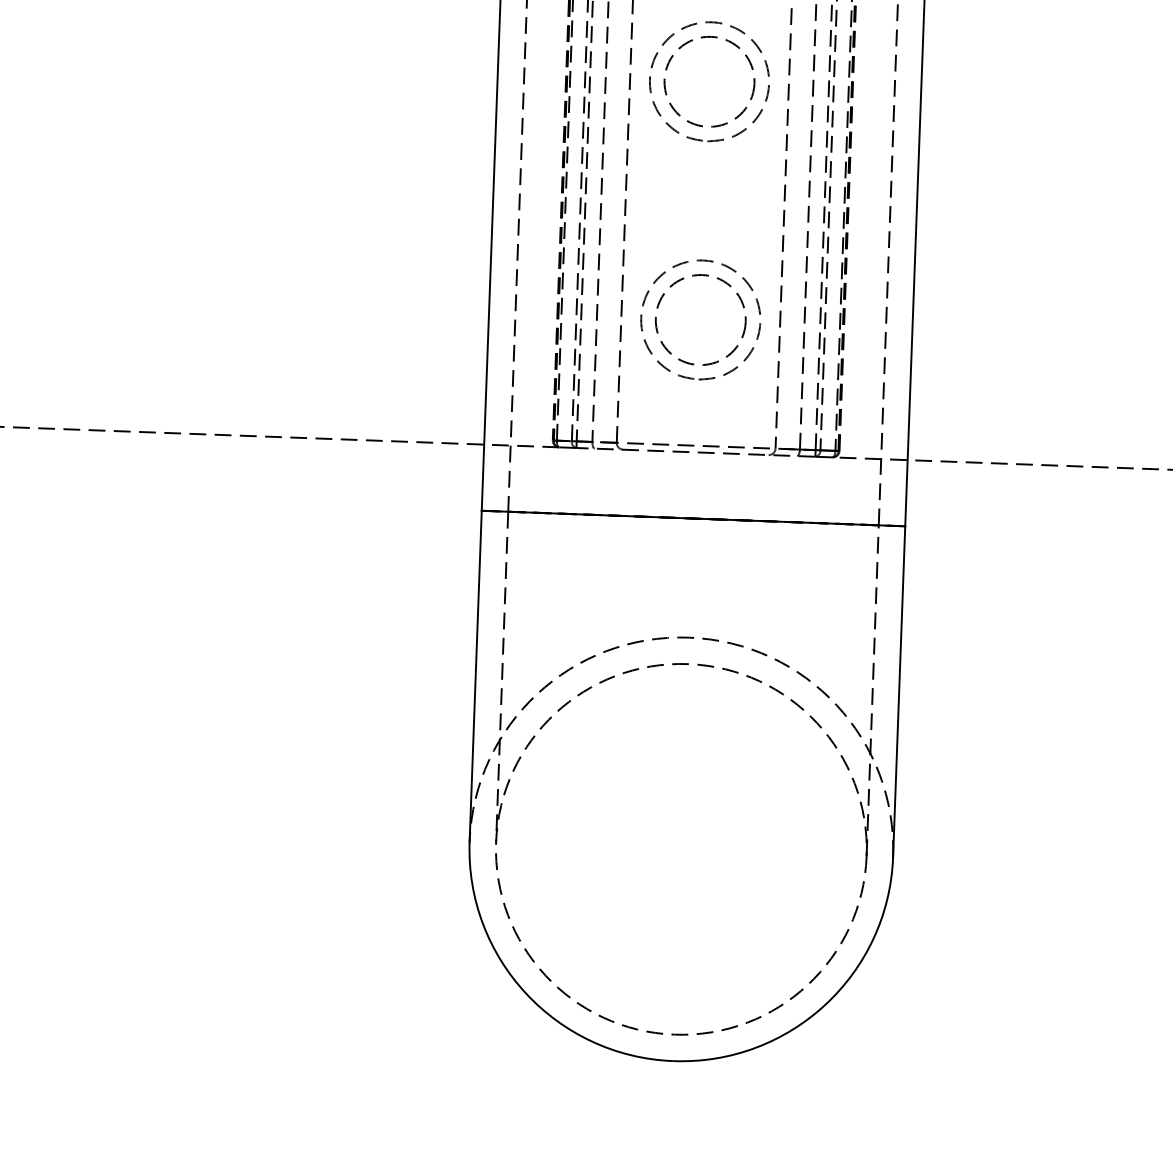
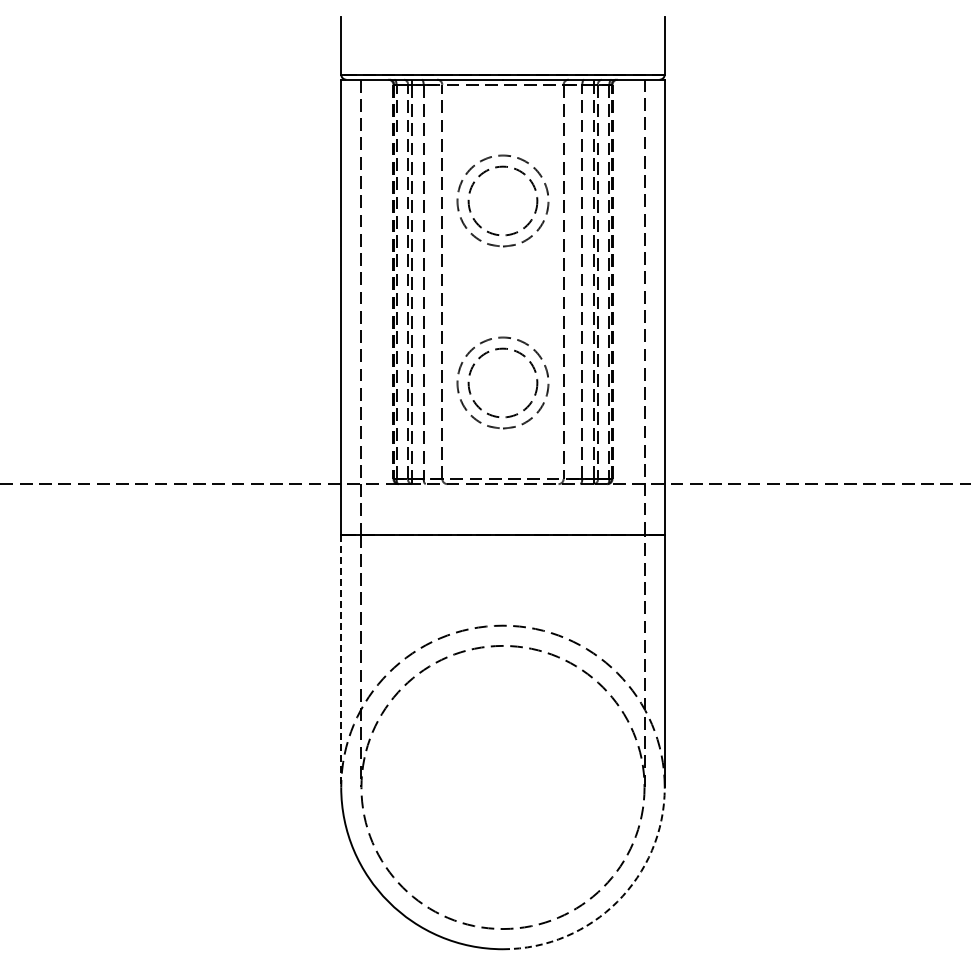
line: (476, 676) -> (341, 661), solid -> dashed
arc: (825, 1004) -> (617, 901), solid -> dashed

